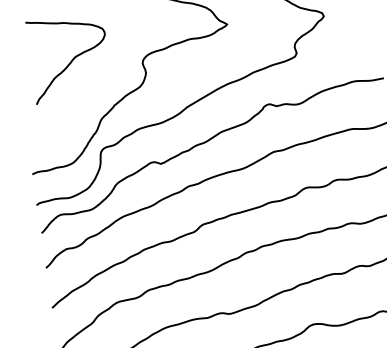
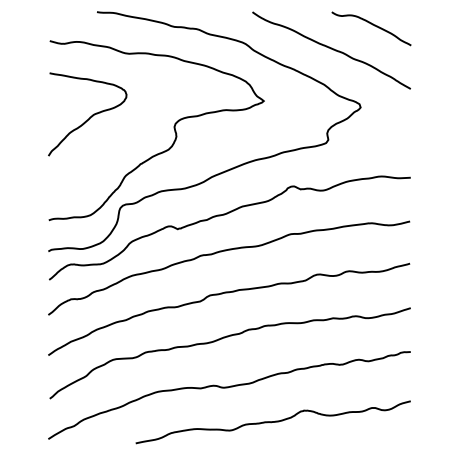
curve: (72, 59) -> (90, 116), moved

